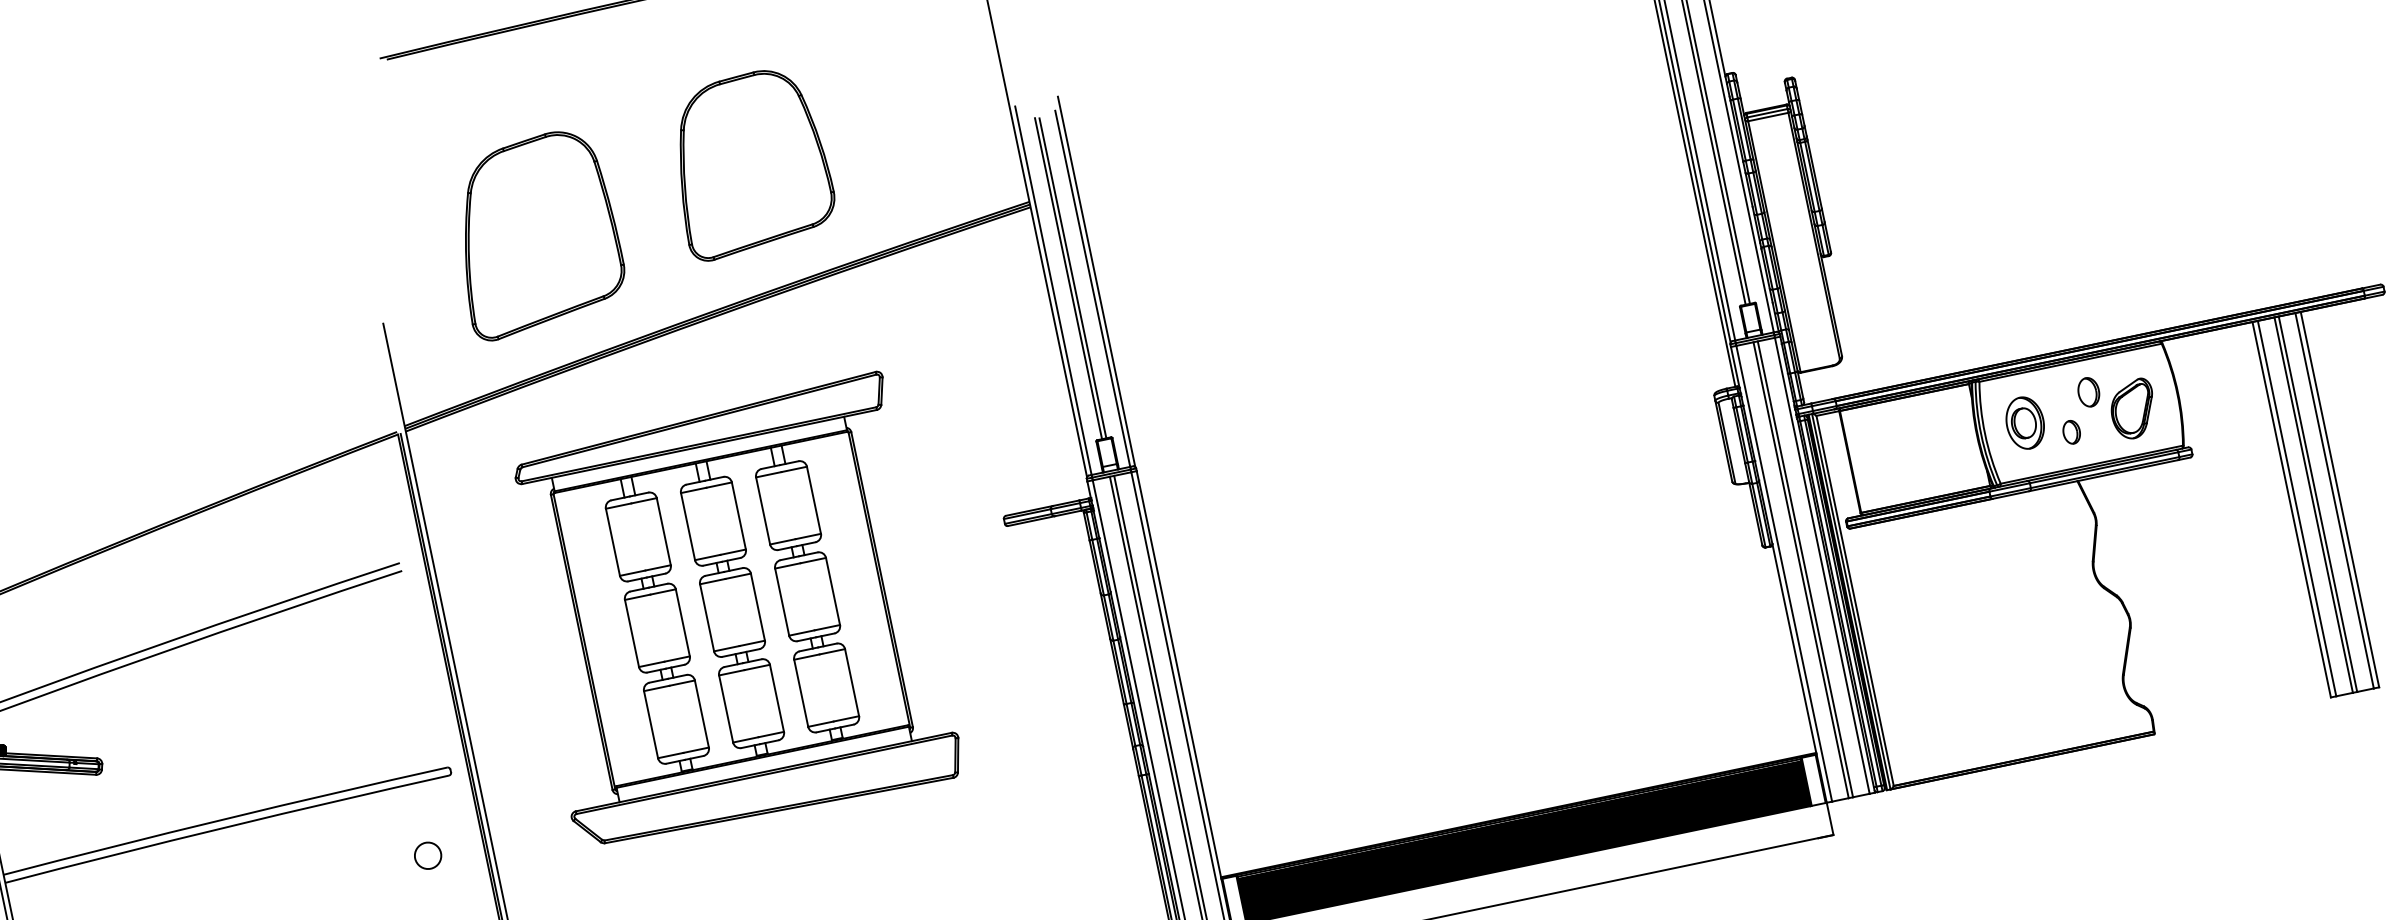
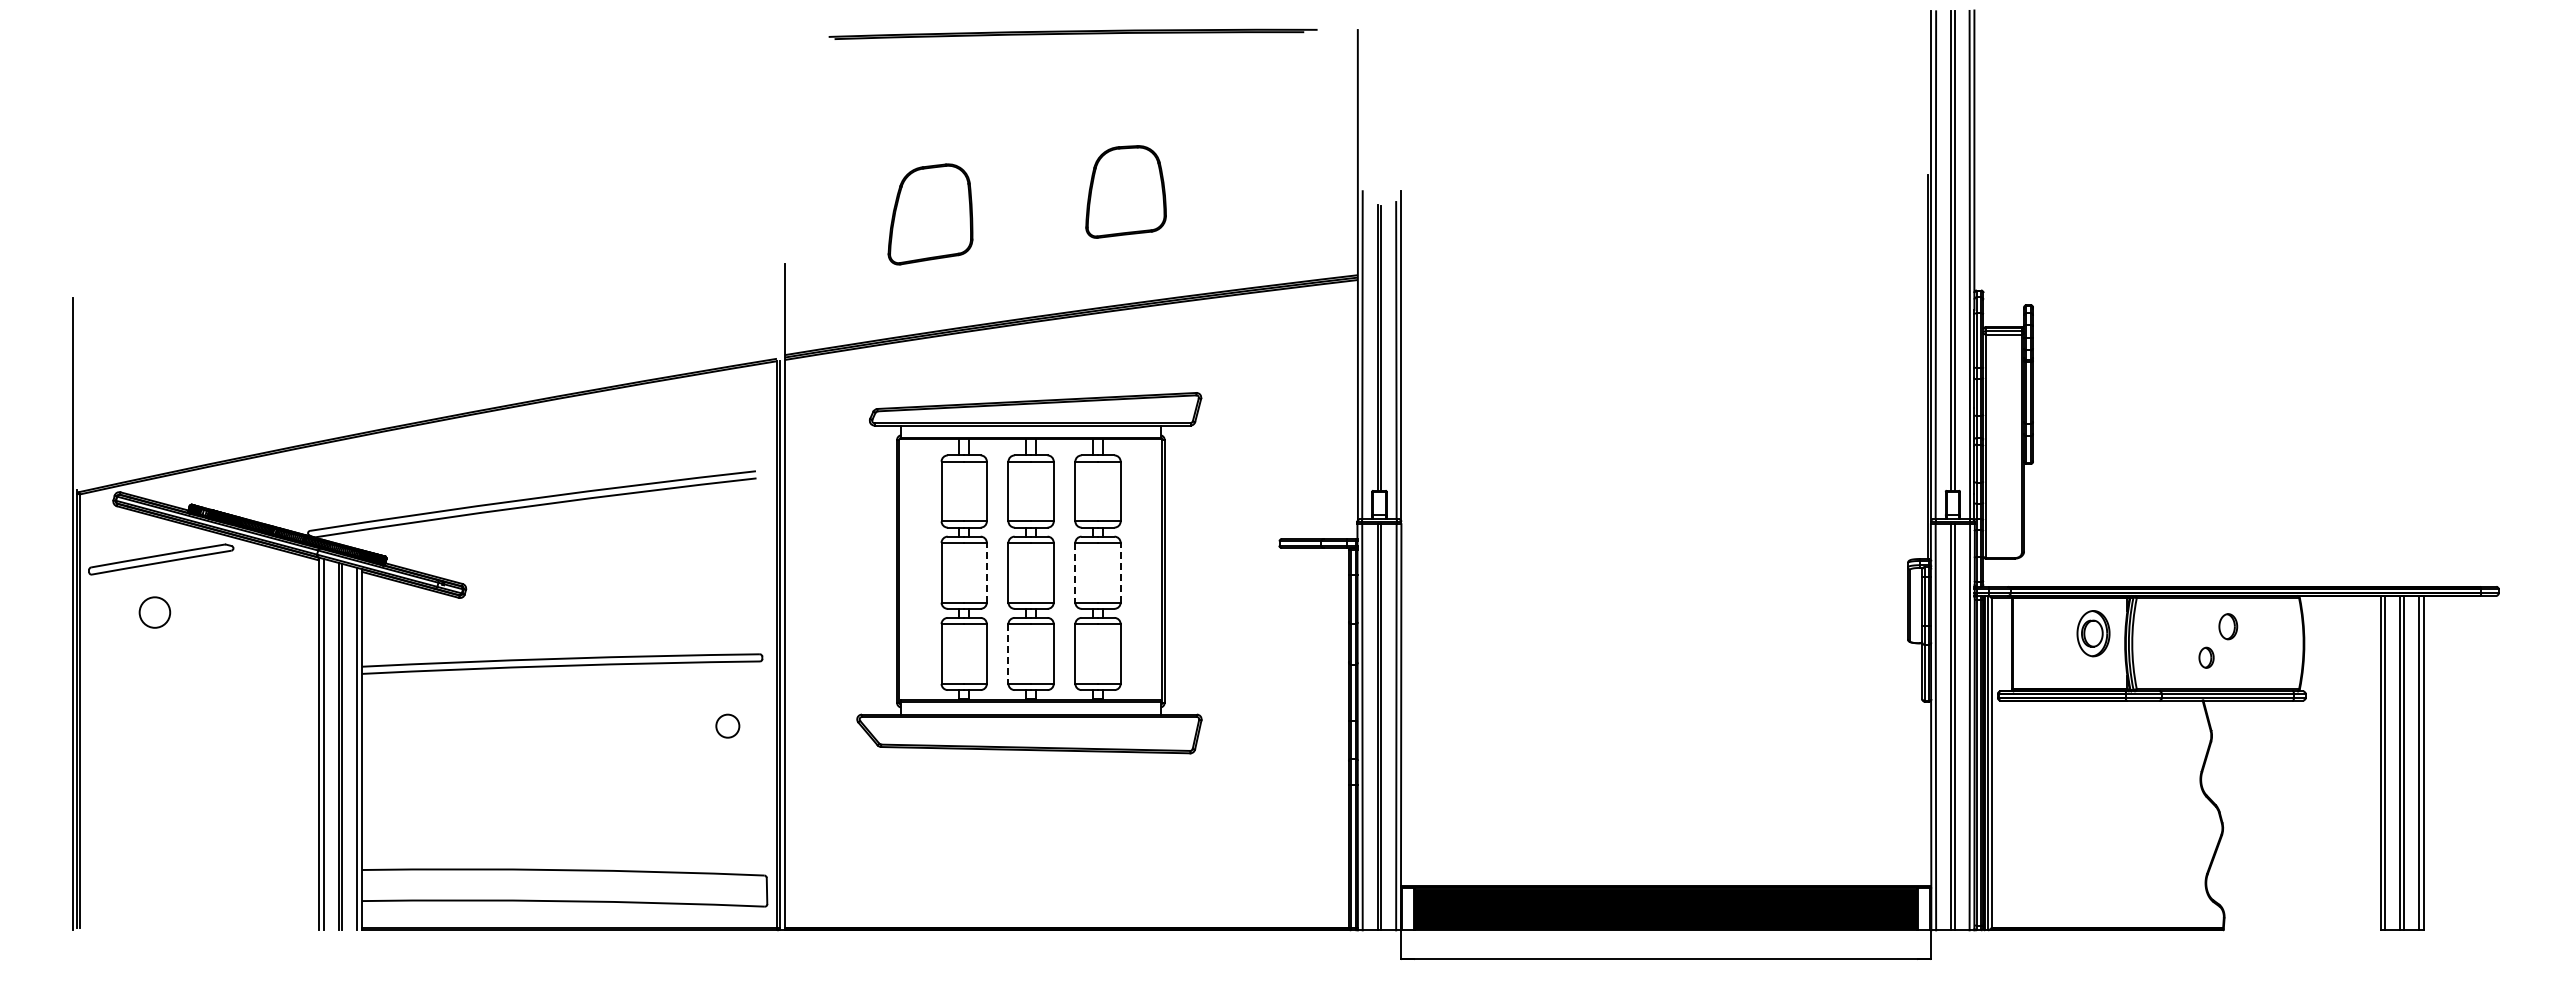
part: (749, 162) -> (1125, 191), size x0.6
part: (535, 233) -> (930, 214), size x0.6
part: (2133, 408) -> (2263, 648), removed
part: (2025, 422) -> (2093, 633), moved
line: (832, 591) -> (1120, 572), solid -> dashed
line: (782, 601) -> (1075, 572), solid -> dashed
line: (682, 622) -> (986, 572), solid -> dashed
line: (726, 709) -> (1008, 654), solid -> dashed

